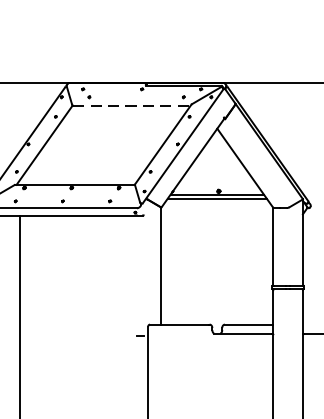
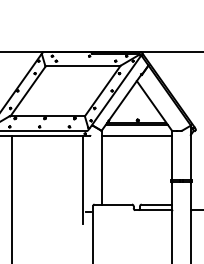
line: (132, 105) -> (83, 66), dashed -> solid
line: (216, 215) -> (136, 135), added
line: (131, 284) -> (82, 179), added

